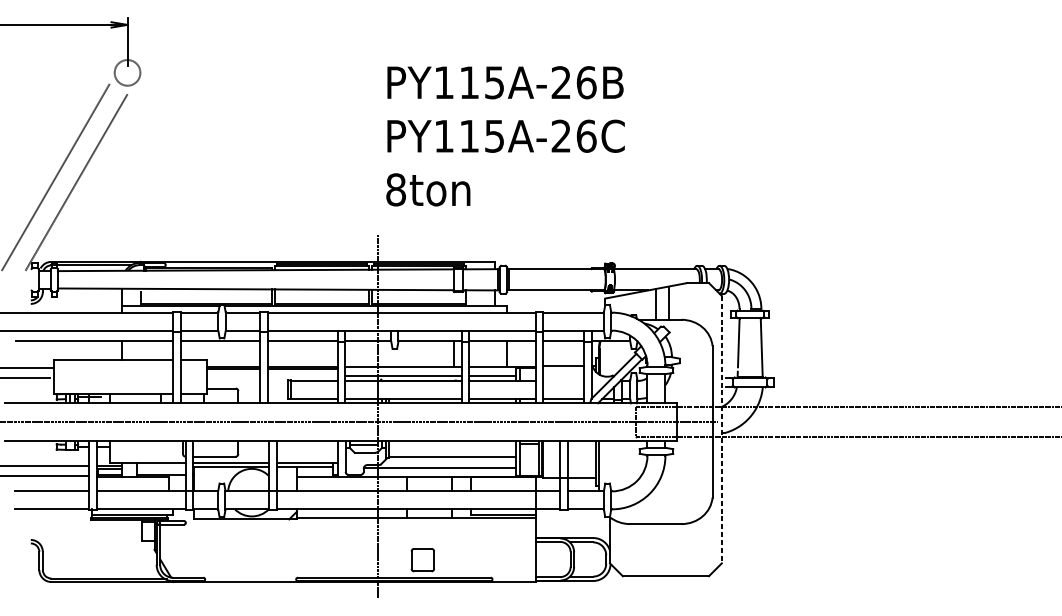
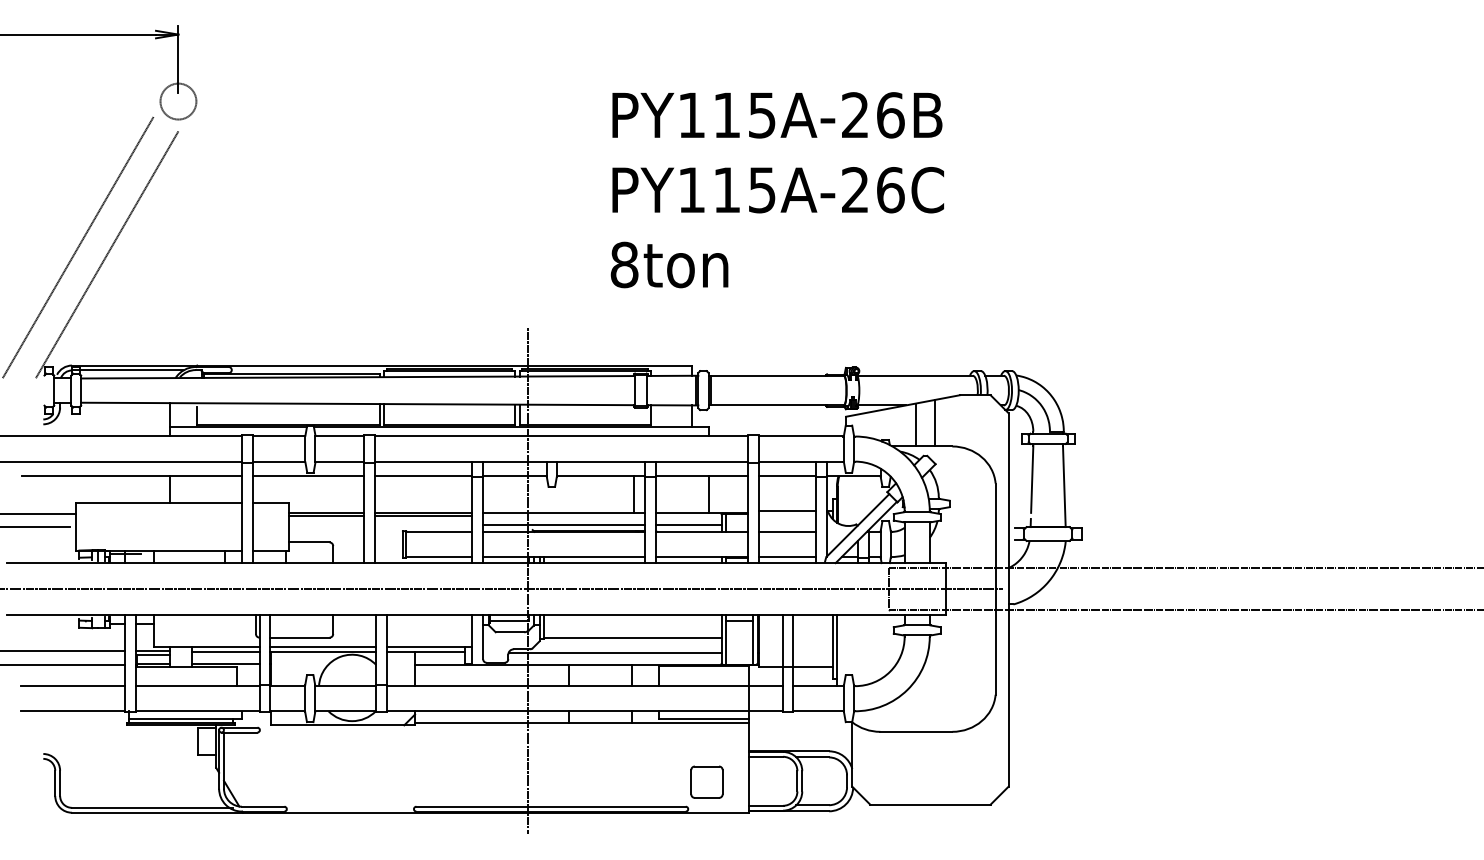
text: (504, 136) -> (776, 190), moved
line: (563, 380) -> (787, 531), added
line: (721, 429) -> (1008, 599), dashed -> solid
line: (161, 467) -> (225, 652), added
part: (422, 559) -> (706, 781), moved

